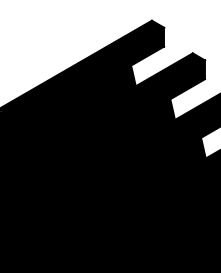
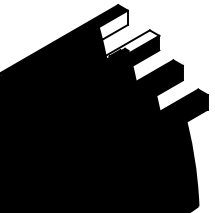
fill: (144, 45) -> (112, 24), removed
fill: (170, 71) -> (132, 44), removed

